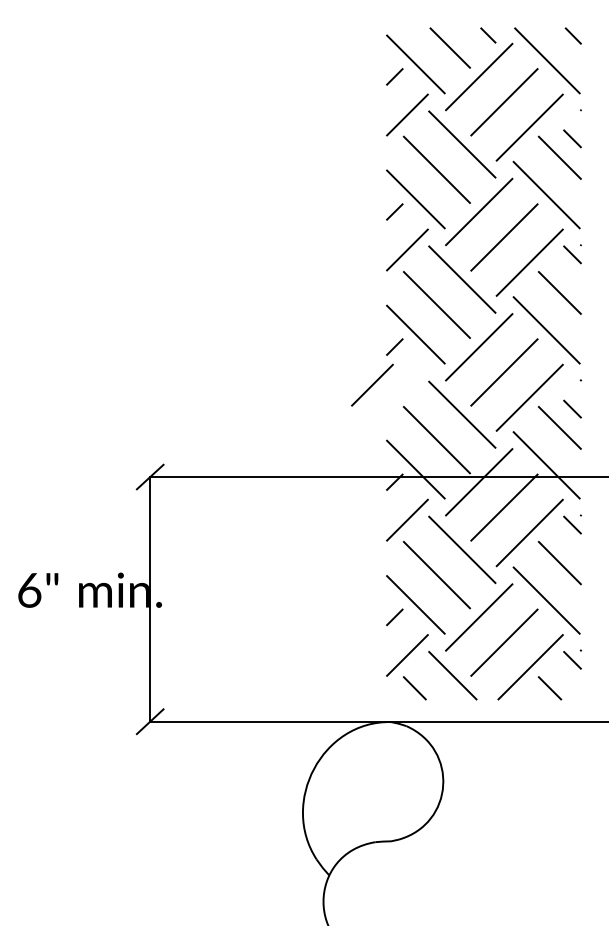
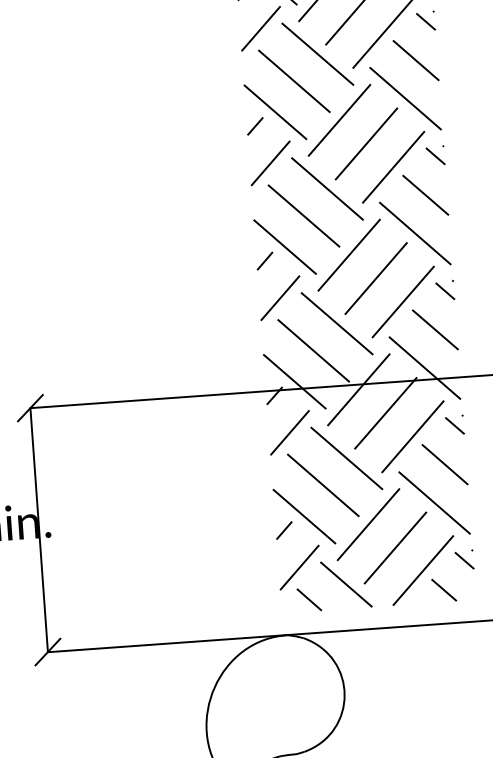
line: (572, 138) -> (425, 21), moved
line: (372, 384) -> (280, 297), moved
line: (572, 408) -> (445, 290), moved

